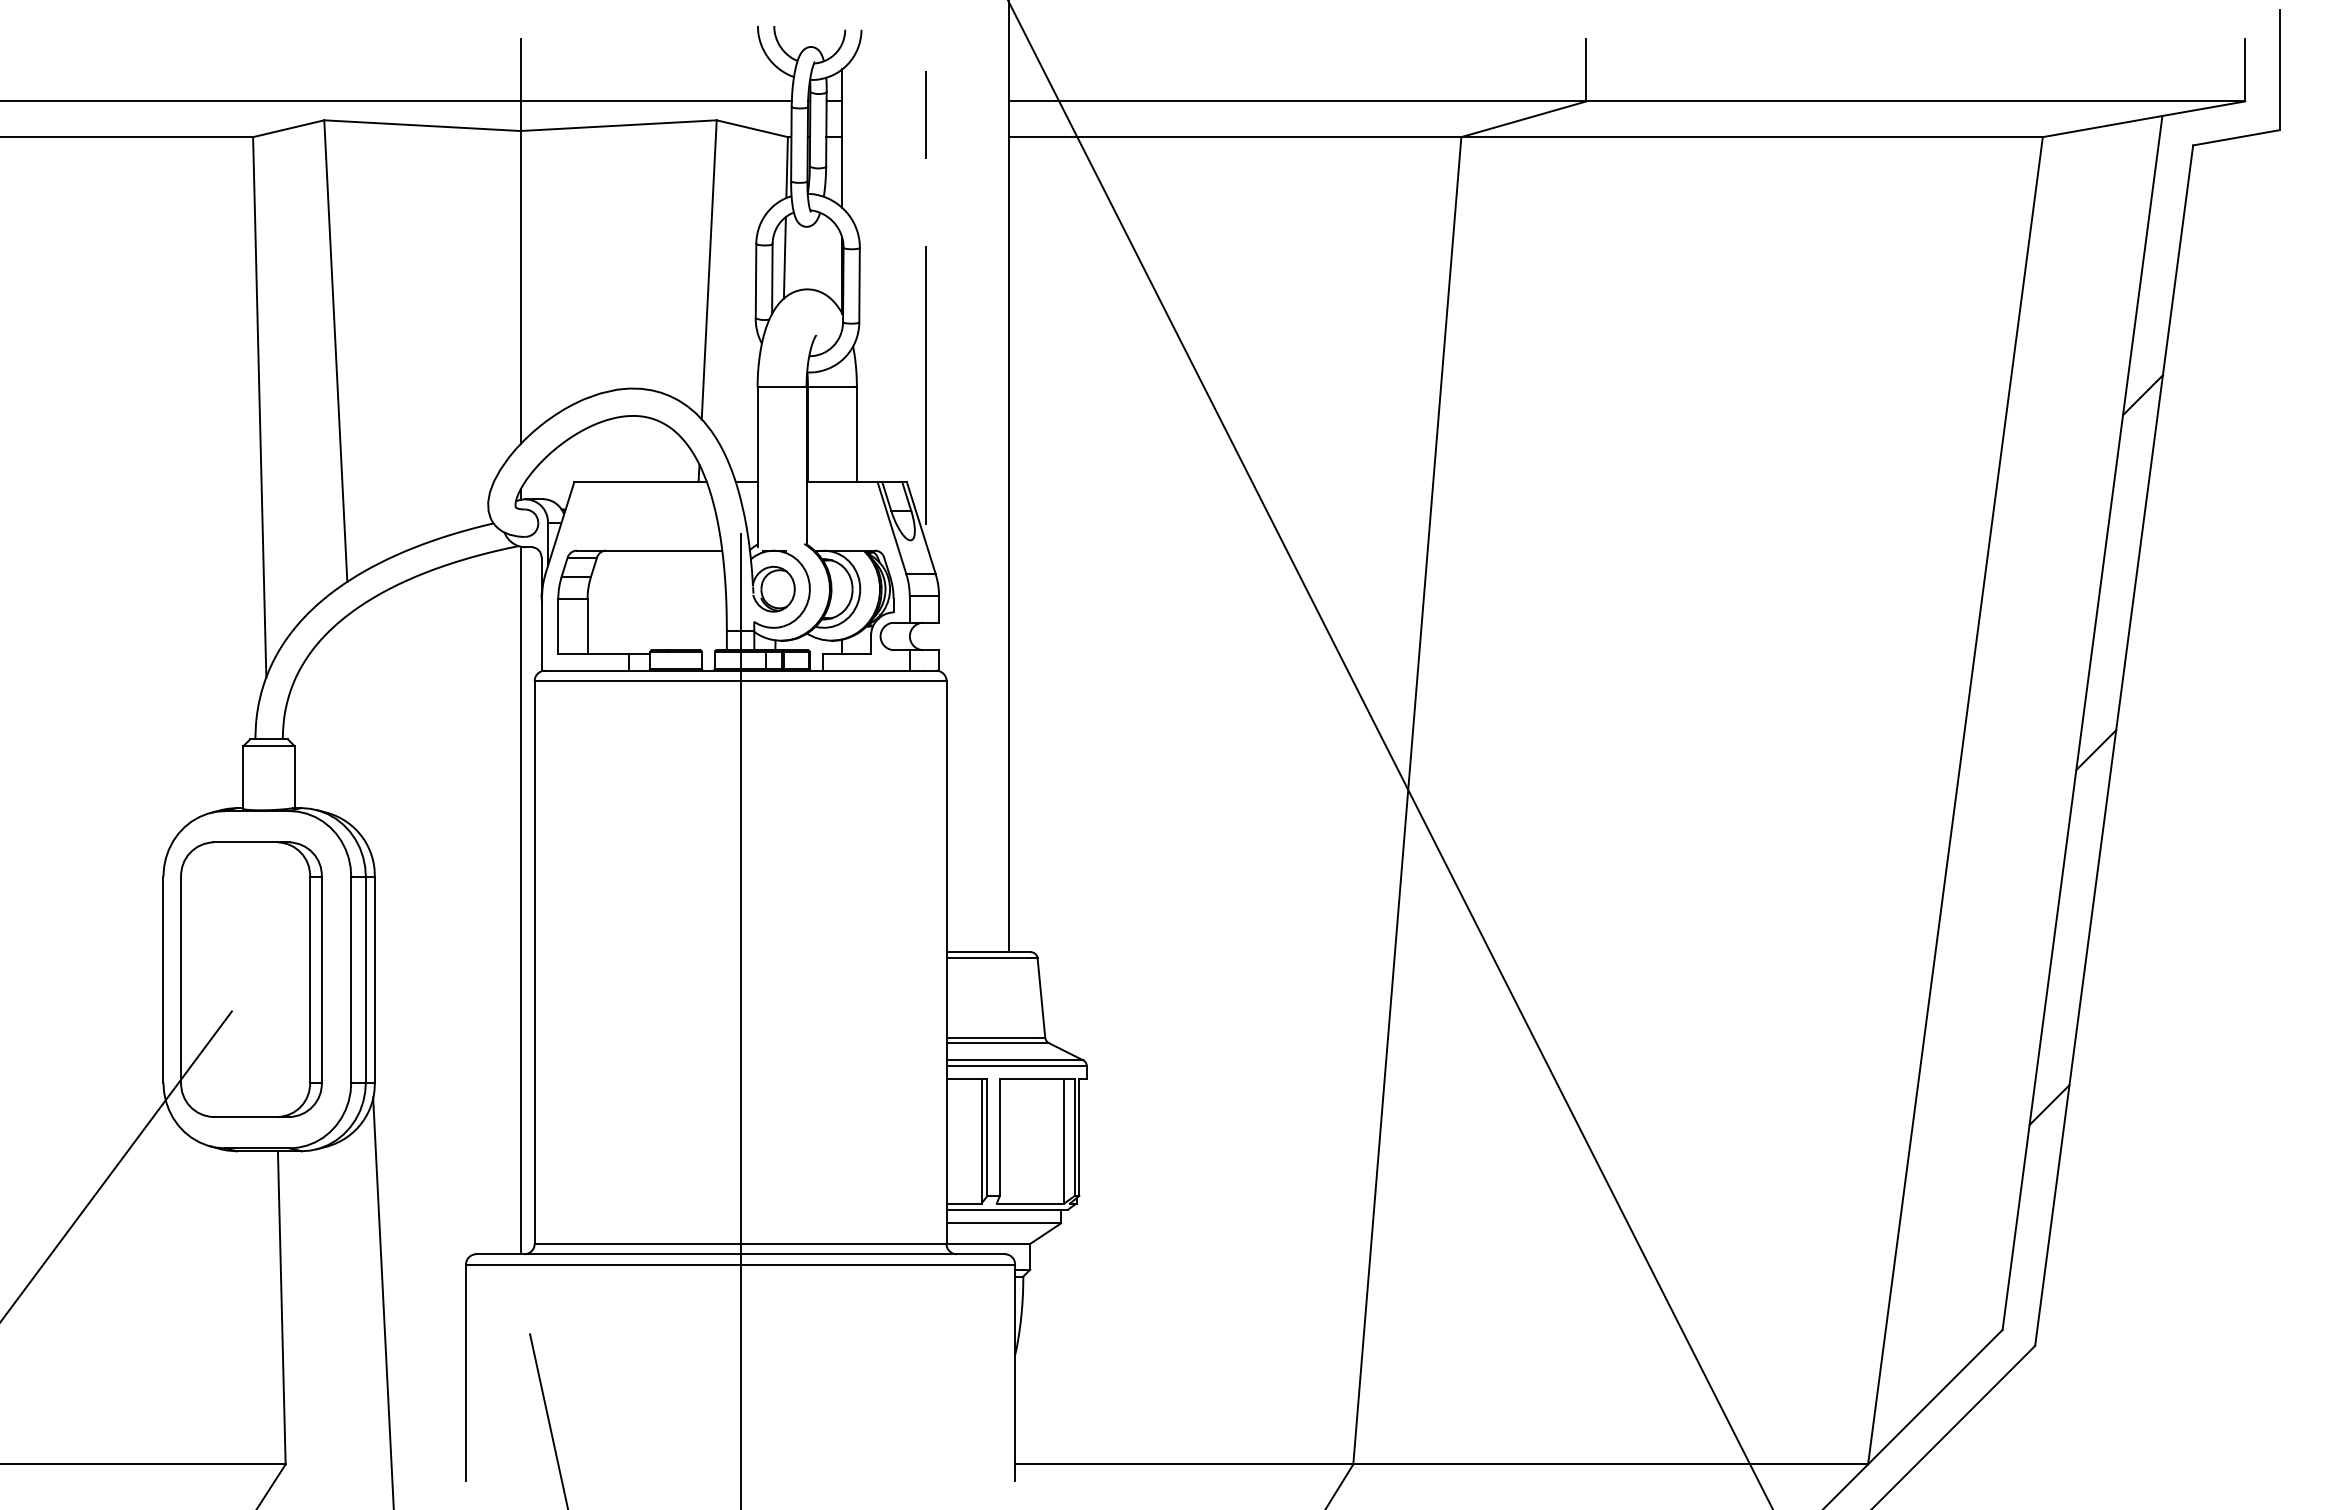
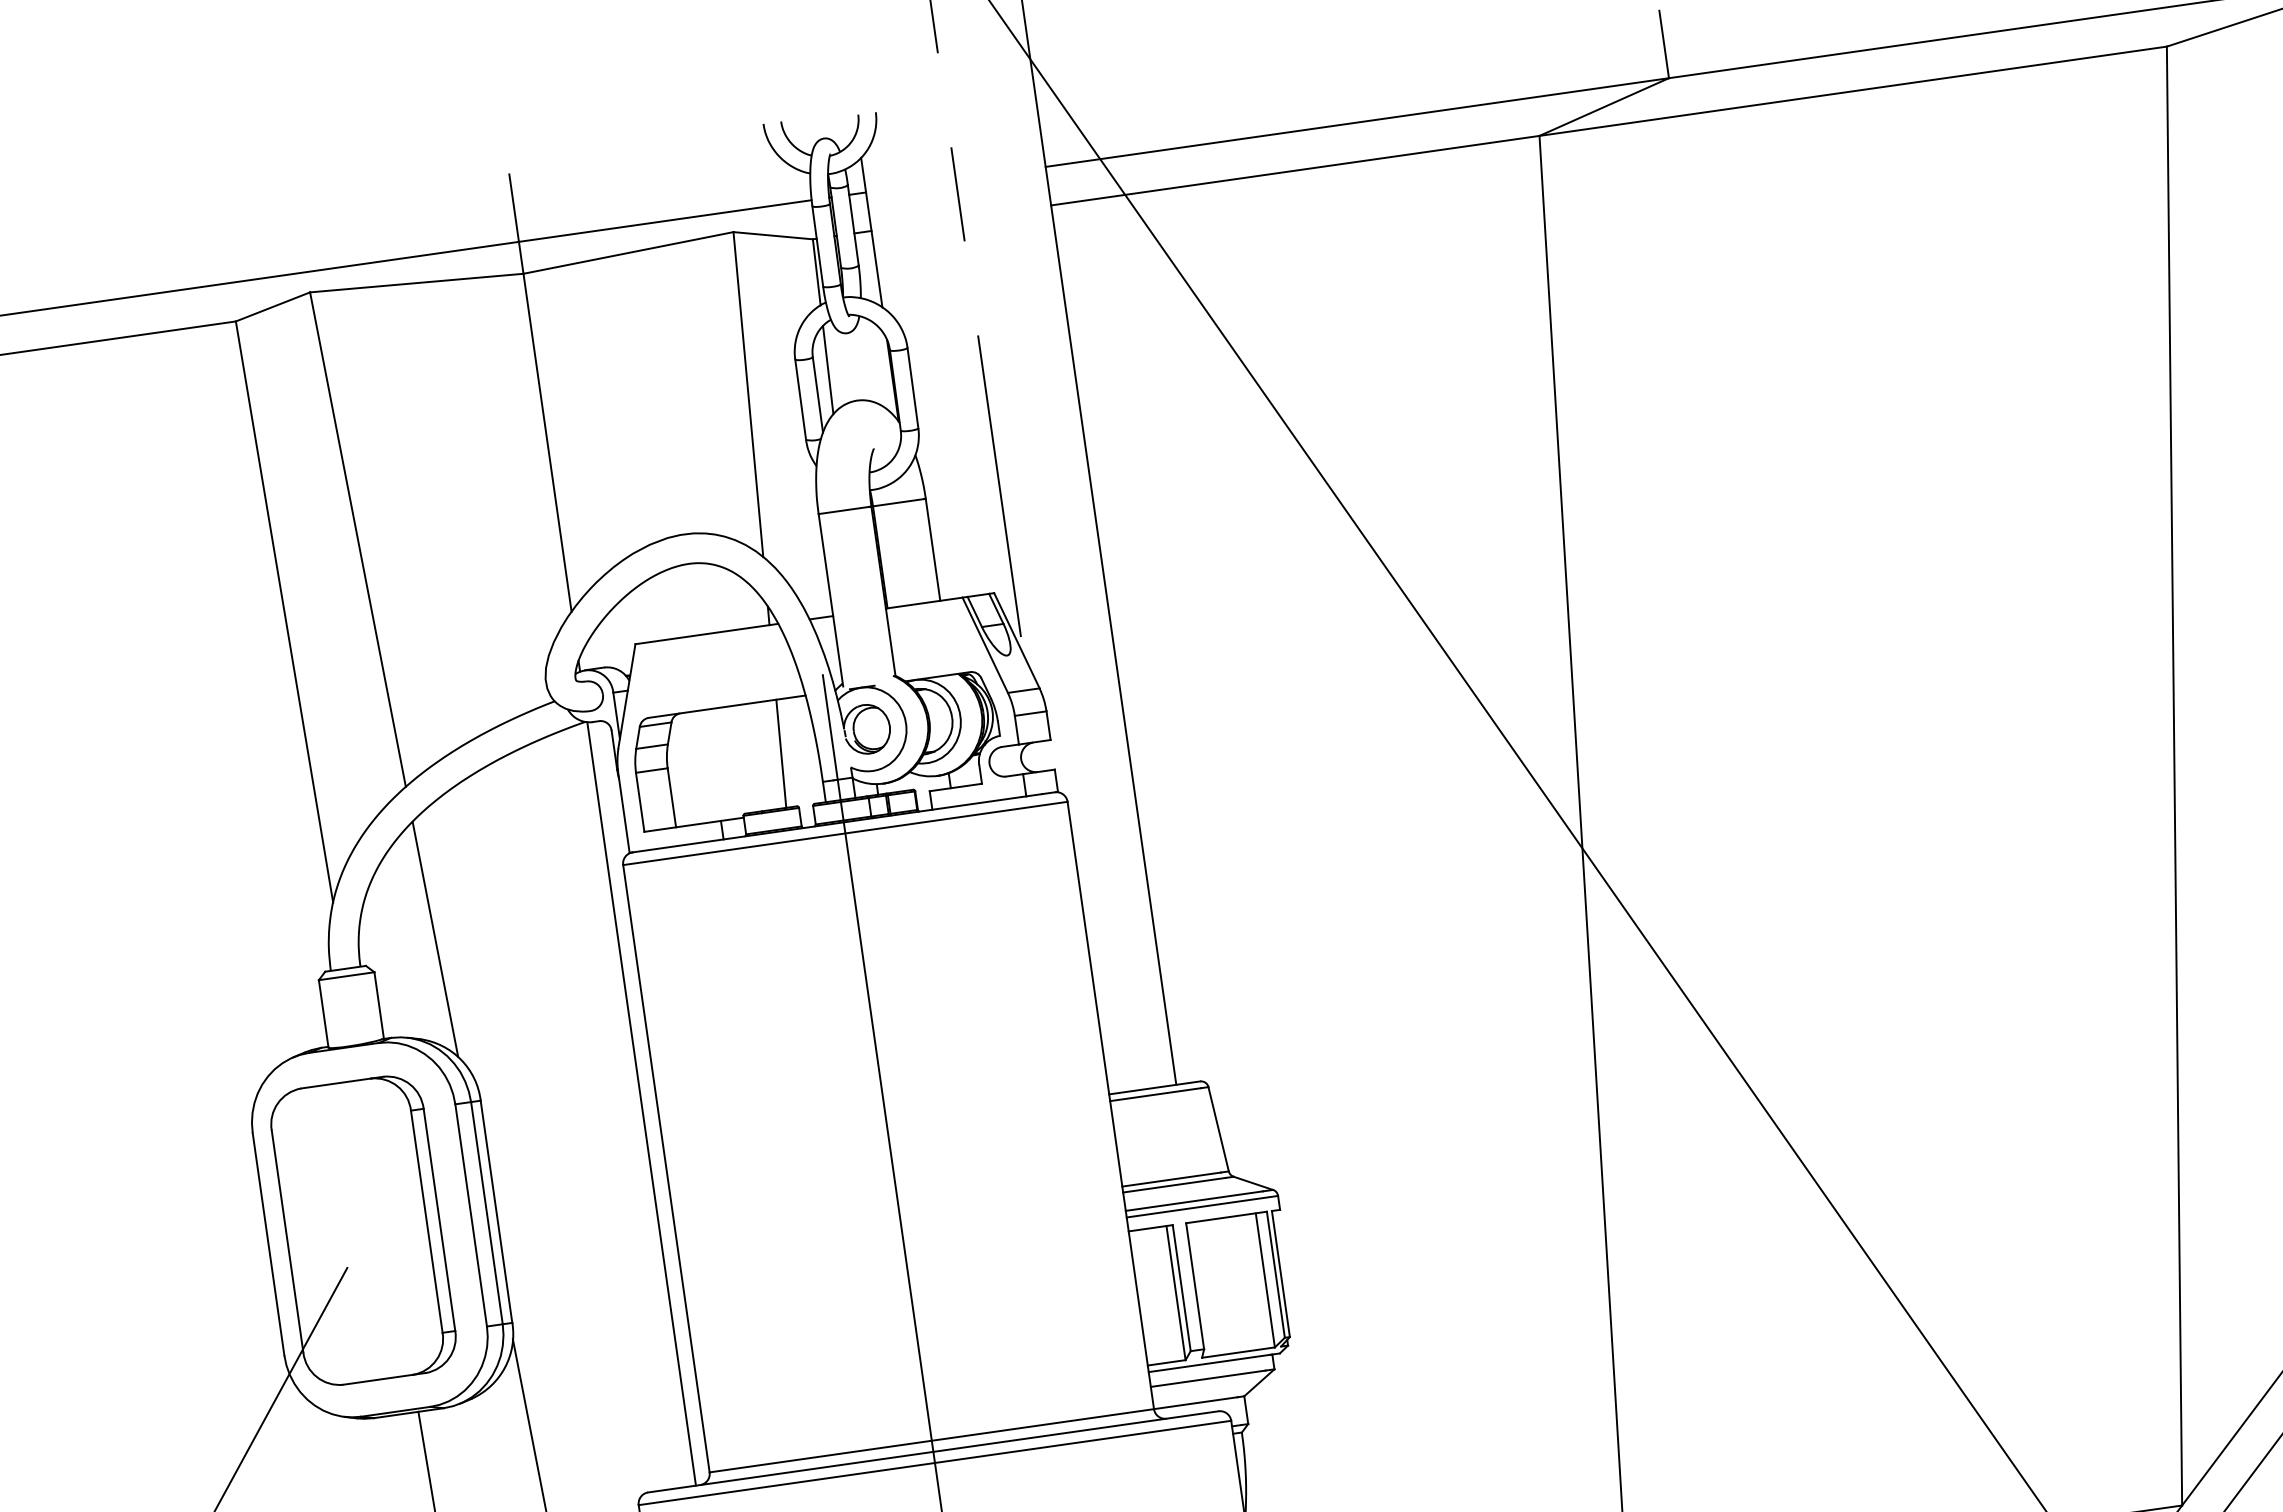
line: (692, 600) -> (781, 753), added
line: (354, 724) -> (435, 939), added

